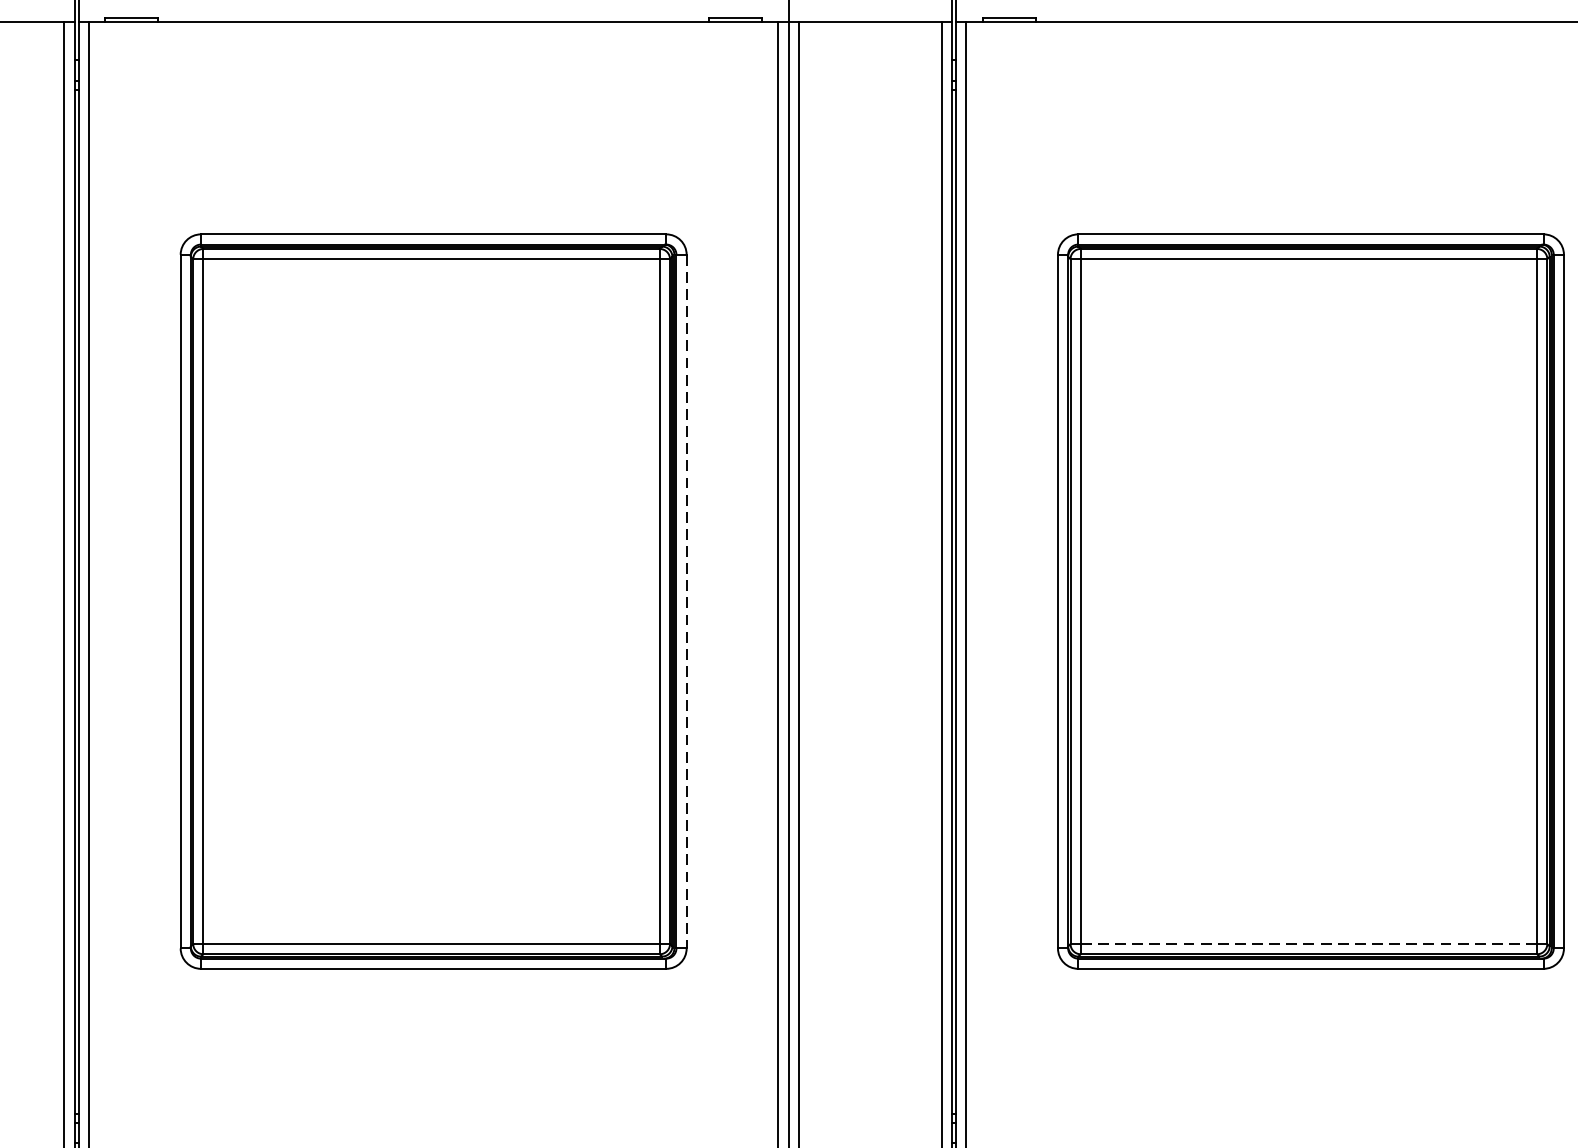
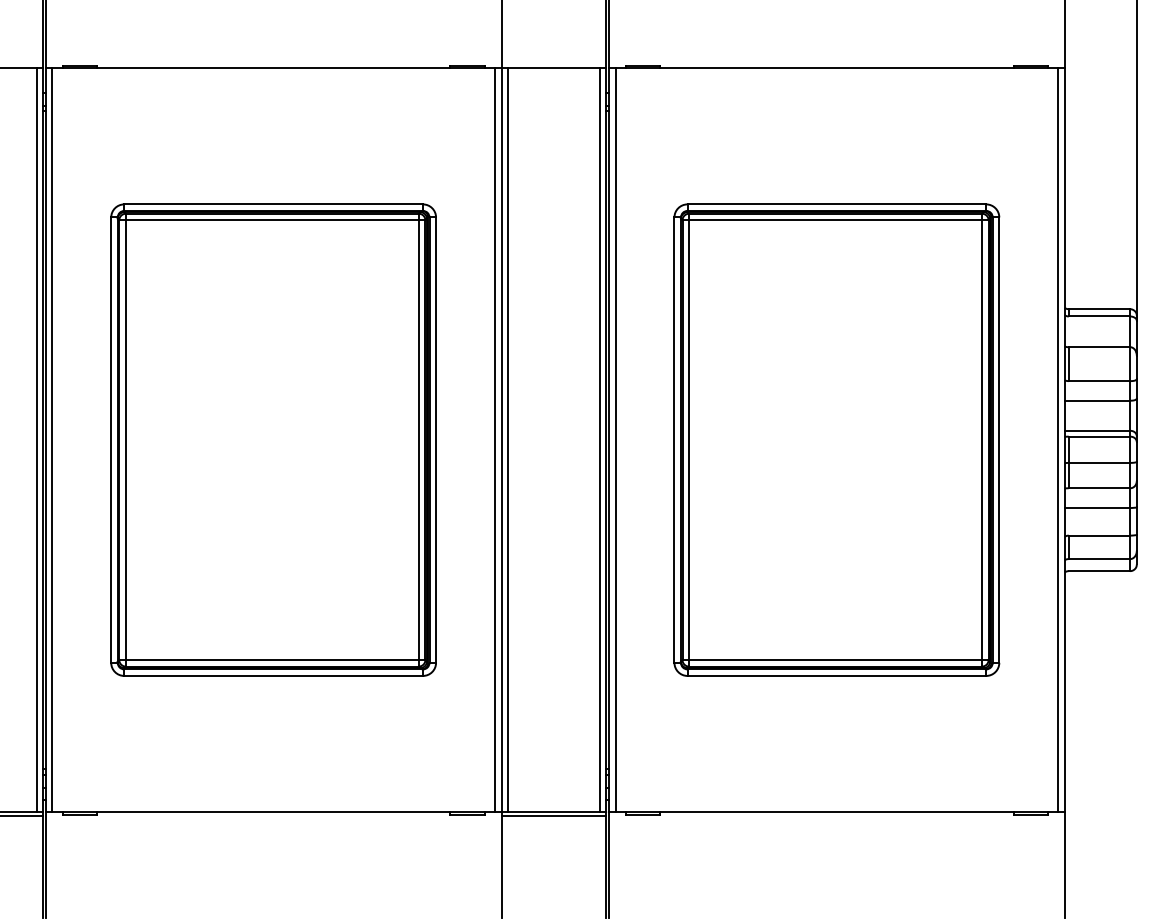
line: (687, 602) -> (436, 440), dashed -> solid
line: (1310, 944) -> (836, 660), dashed -> solid

